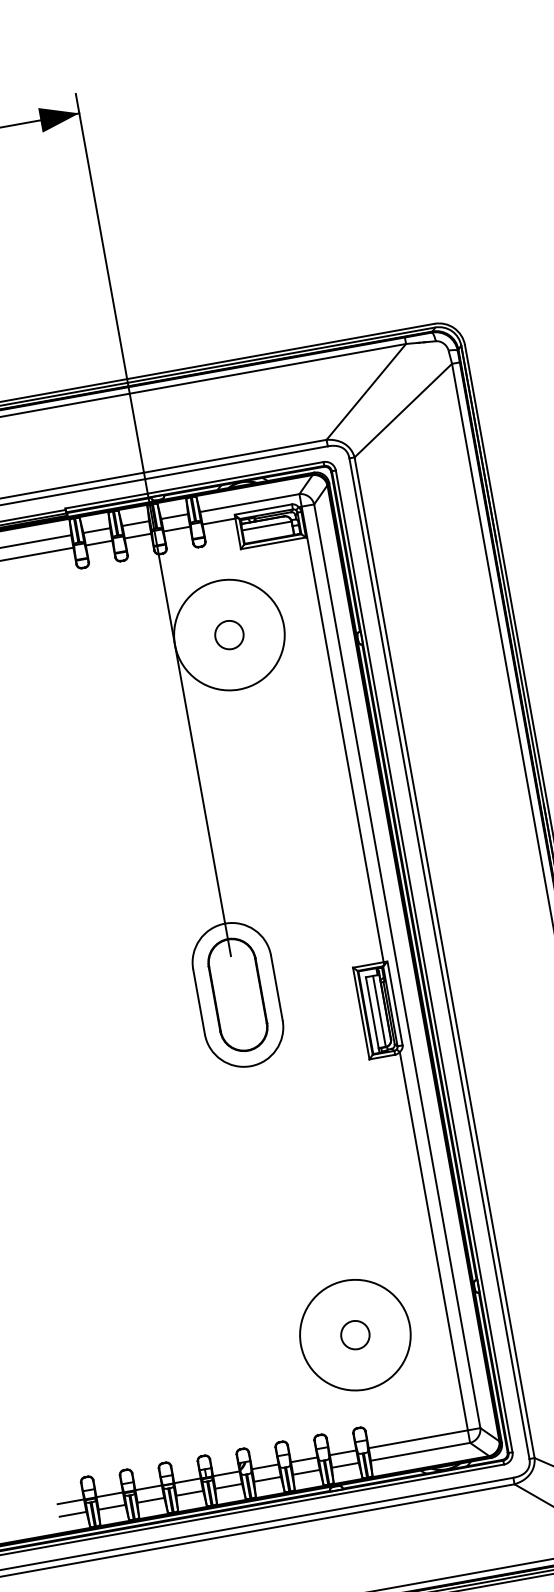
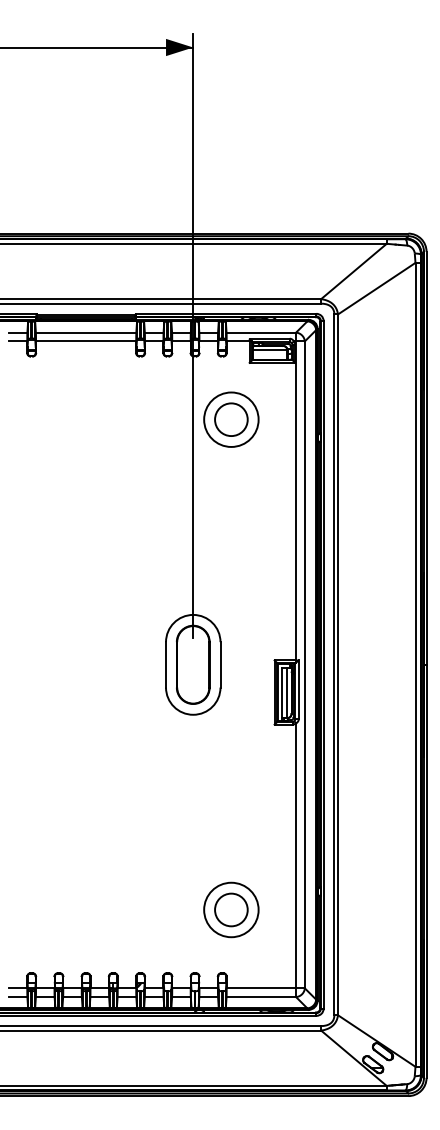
circle: (229, 634) -> (231, 419), size x0.71
circle: (229, 634) -> (231, 419), size x1.67
circle: (355, 1334) -> (231, 909), size x0.71
circle: (355, 1334) -> (231, 909), size x1.67

